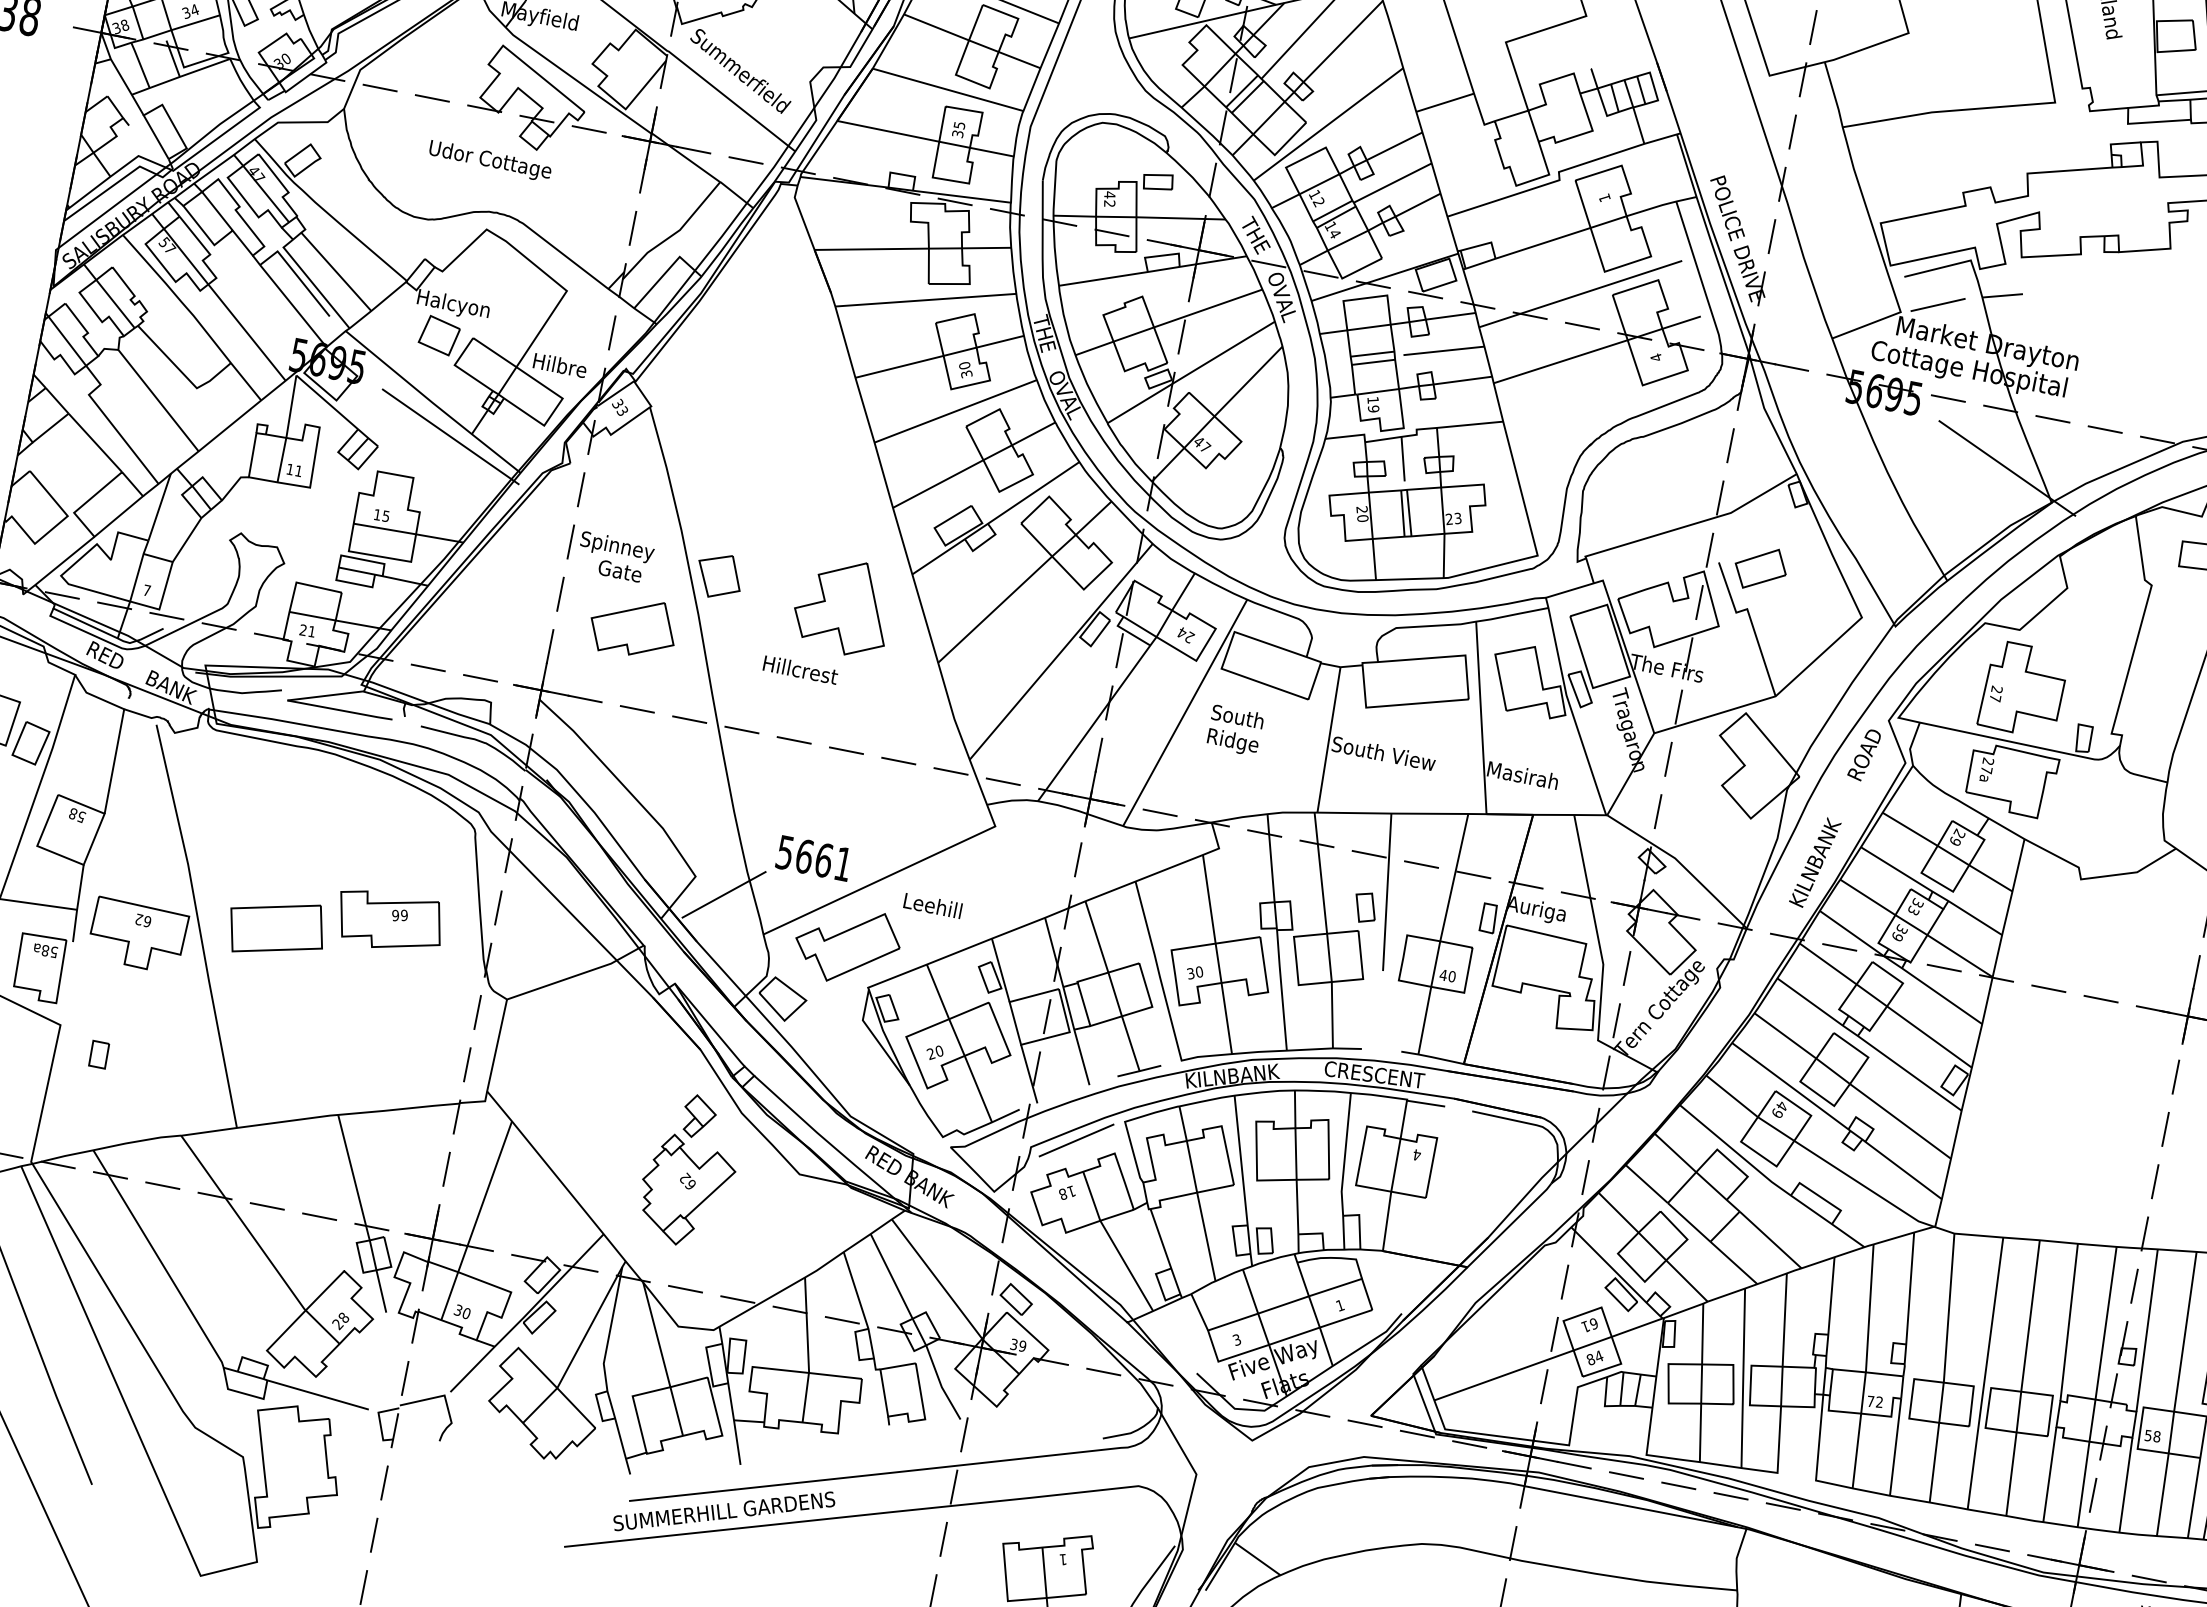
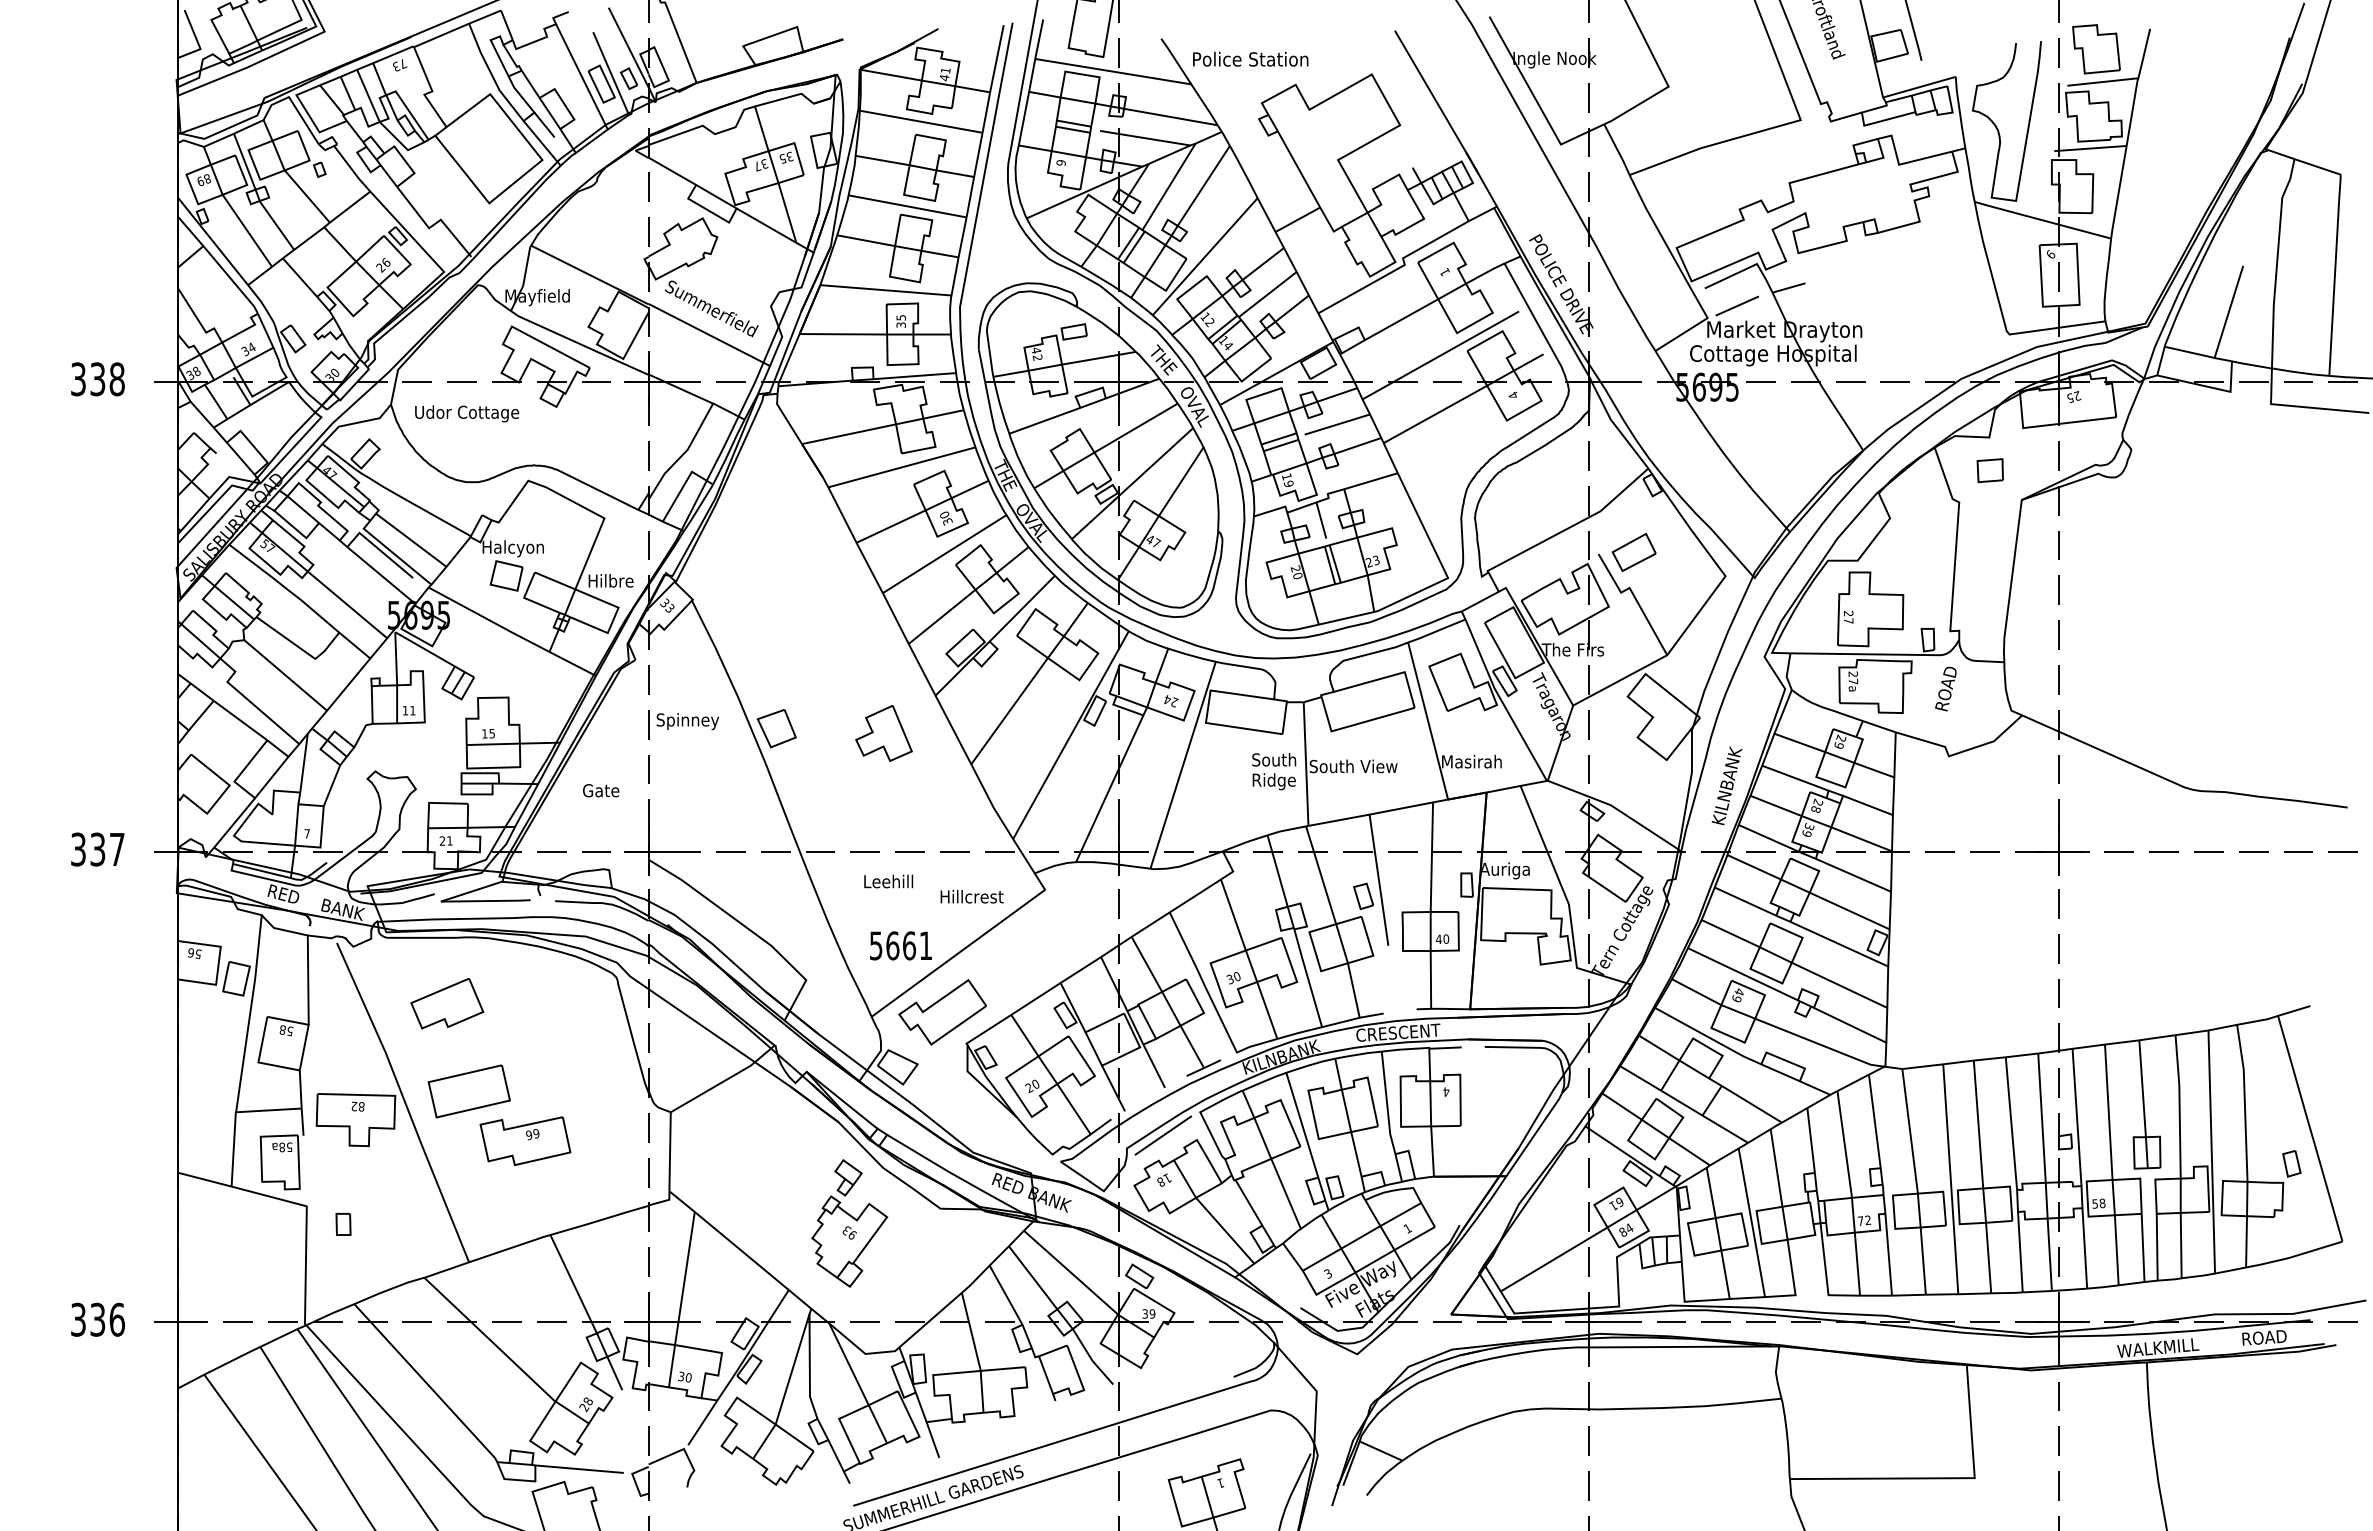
text: (490, 160) -> (467, 413), moved
line: (450, 436) -> (532, 657), removed
line: (2006, 468) -> (1820, 429), removed
text: (620, 571) -> (601, 790), moved
part: (842, 606) -> (883, 733), size x0.7
part: (633, 627) -> (447, 1003), moved
text: (800, 669) -> (971, 896), moved
text: (1235, 730) -> (1274, 771), moved
text: (1863, 754) -> (1945, 688), moved
line: (723, 894) -> (832, 990), removed
text: (932, 905) -> (888, 881), moved
text: (1915, 906) -> (1816, 805), 33 -> 28
text: (147, 921) -> (361, 1106), 62 -> 82
part: (389, 921) -> (525, 1141), moved
text: (687, 1181) -> (849, 1232), 62 -> 93

